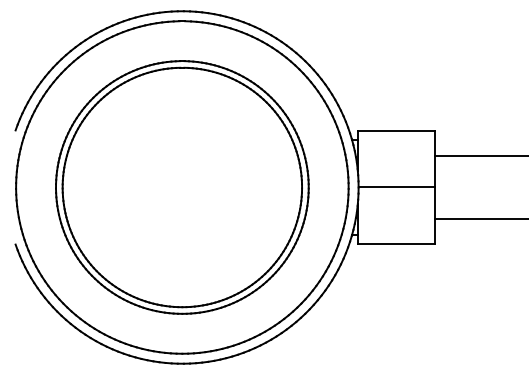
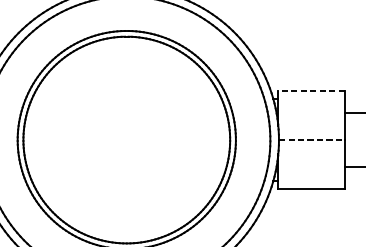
line: (395, 130) -> (310, 90), solid -> dashed
line: (396, 187) -> (311, 140), solid -> dashed

